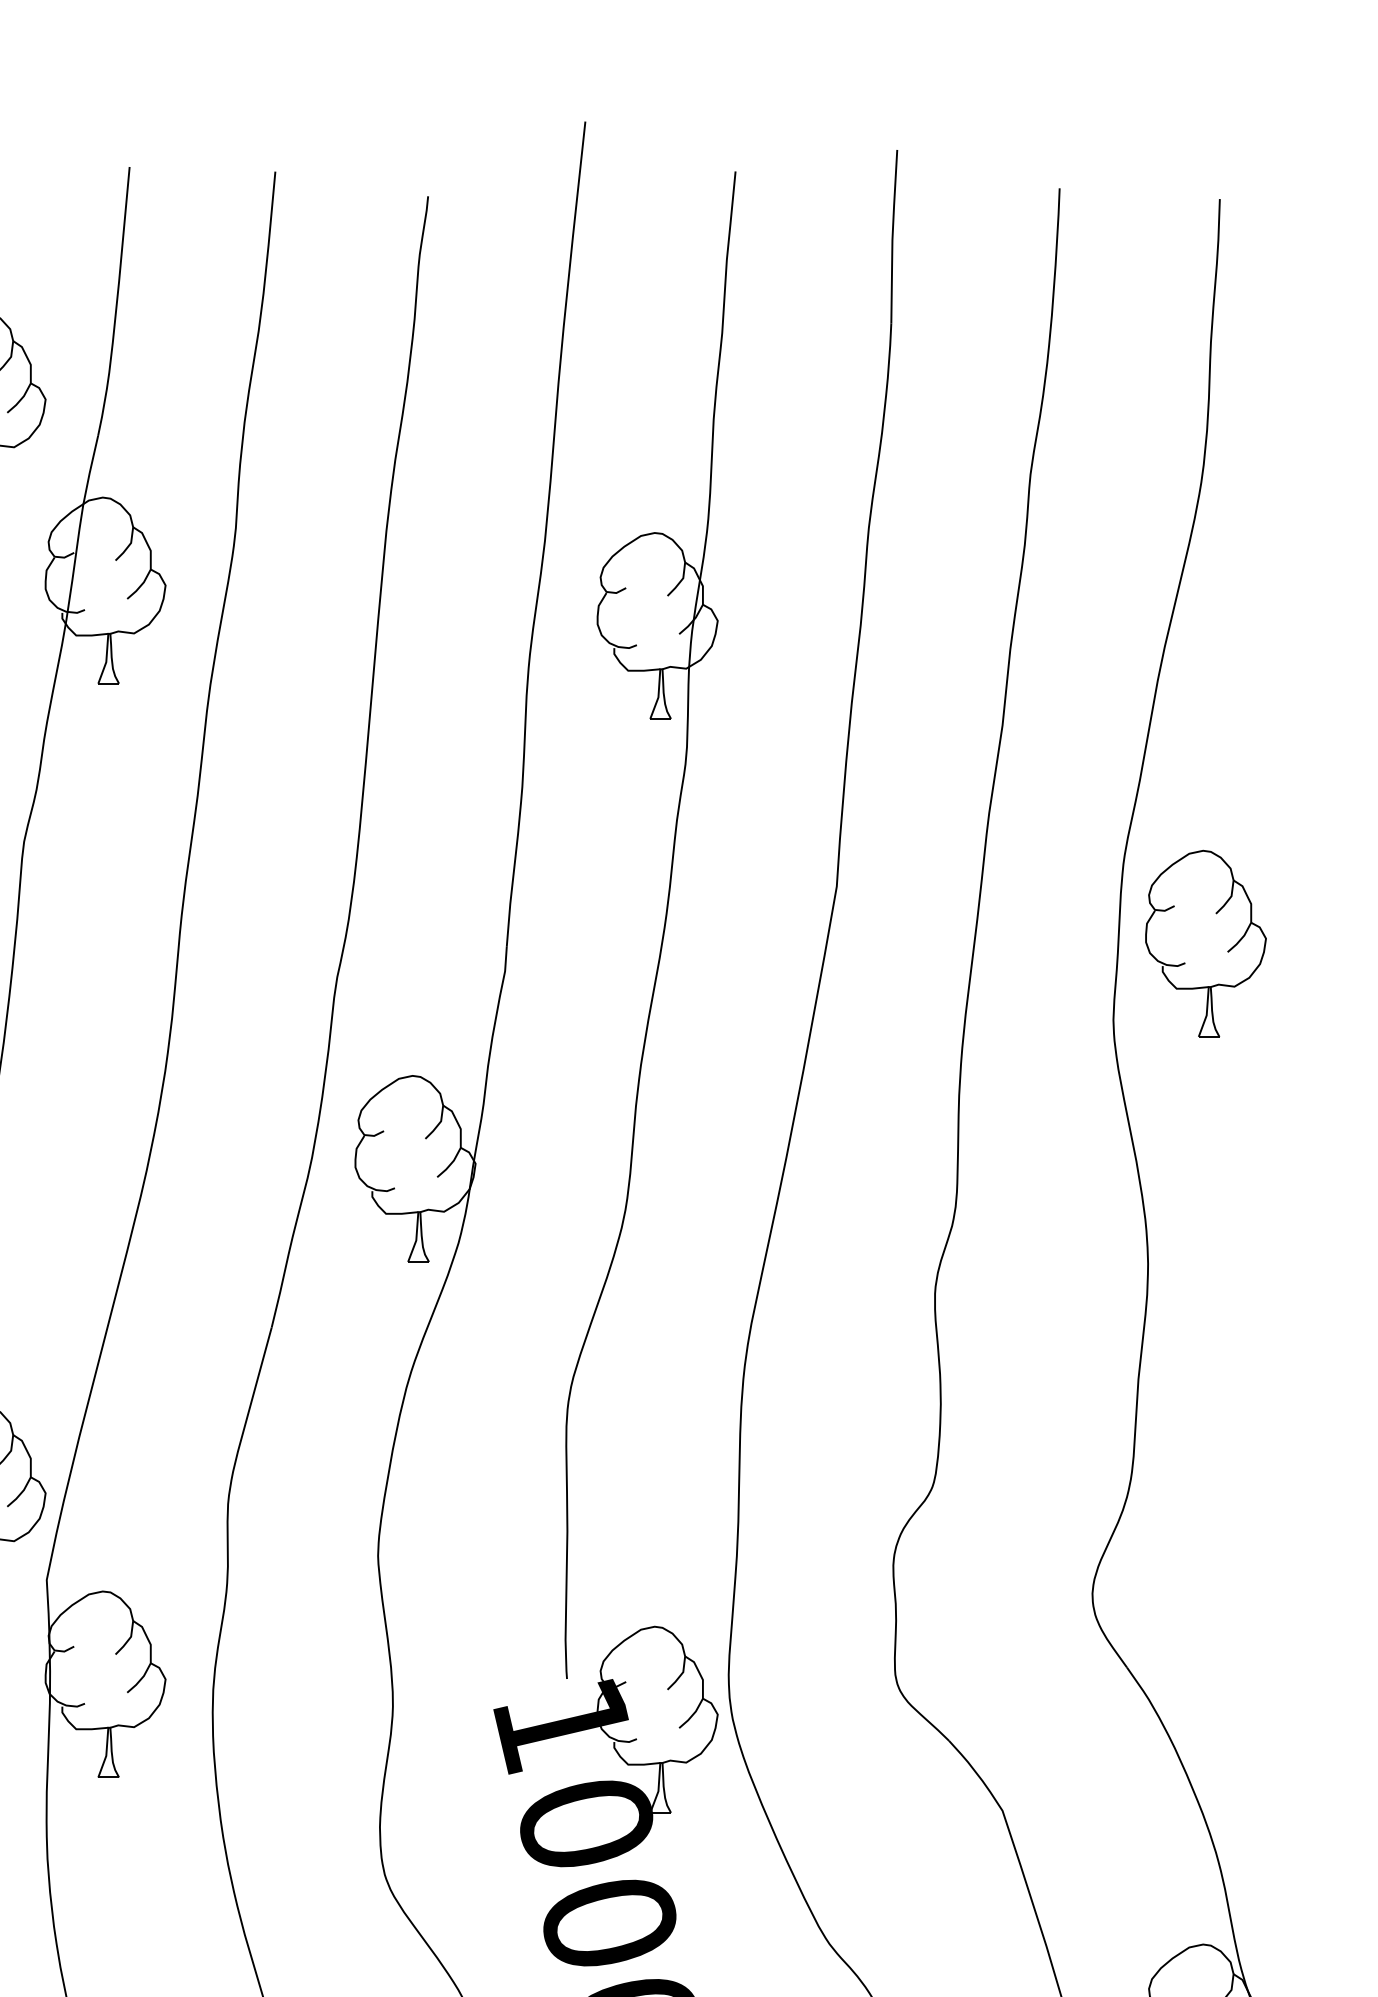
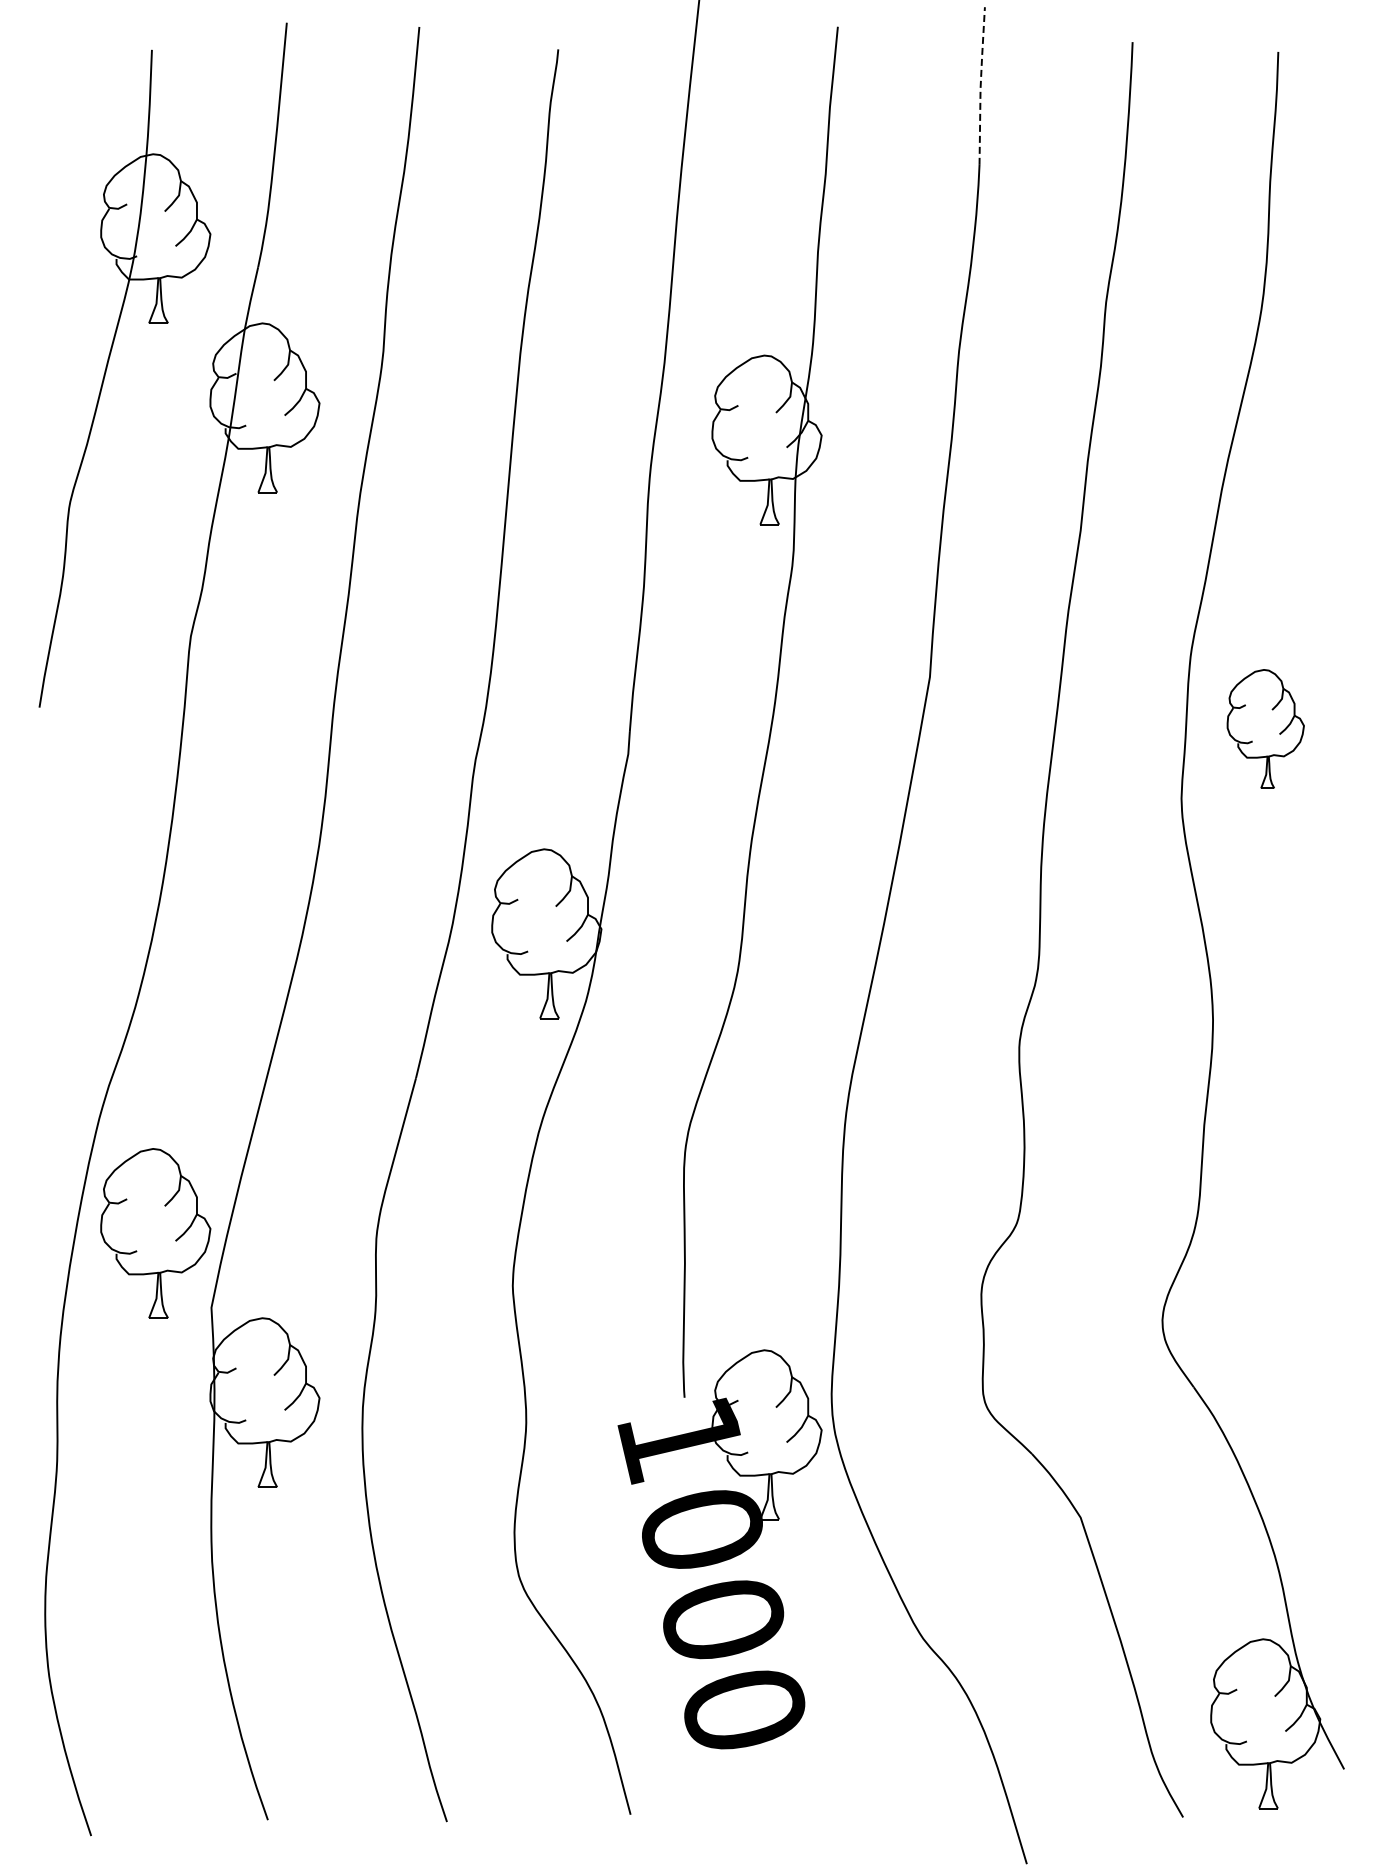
line: (892, 236) -> (980, 85), solid -> dashed
part: (1205, 943) -> (1265, 728), size x0.7

